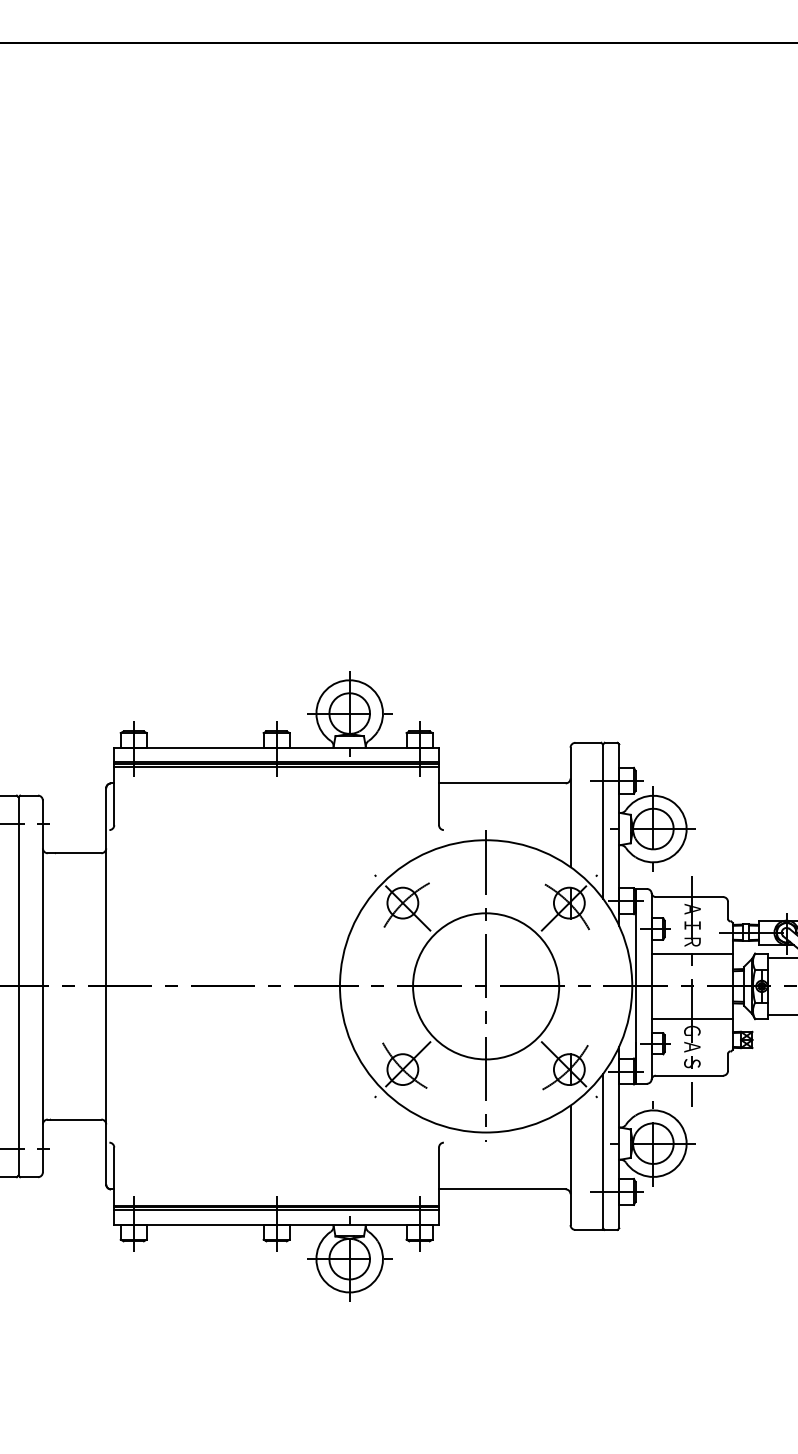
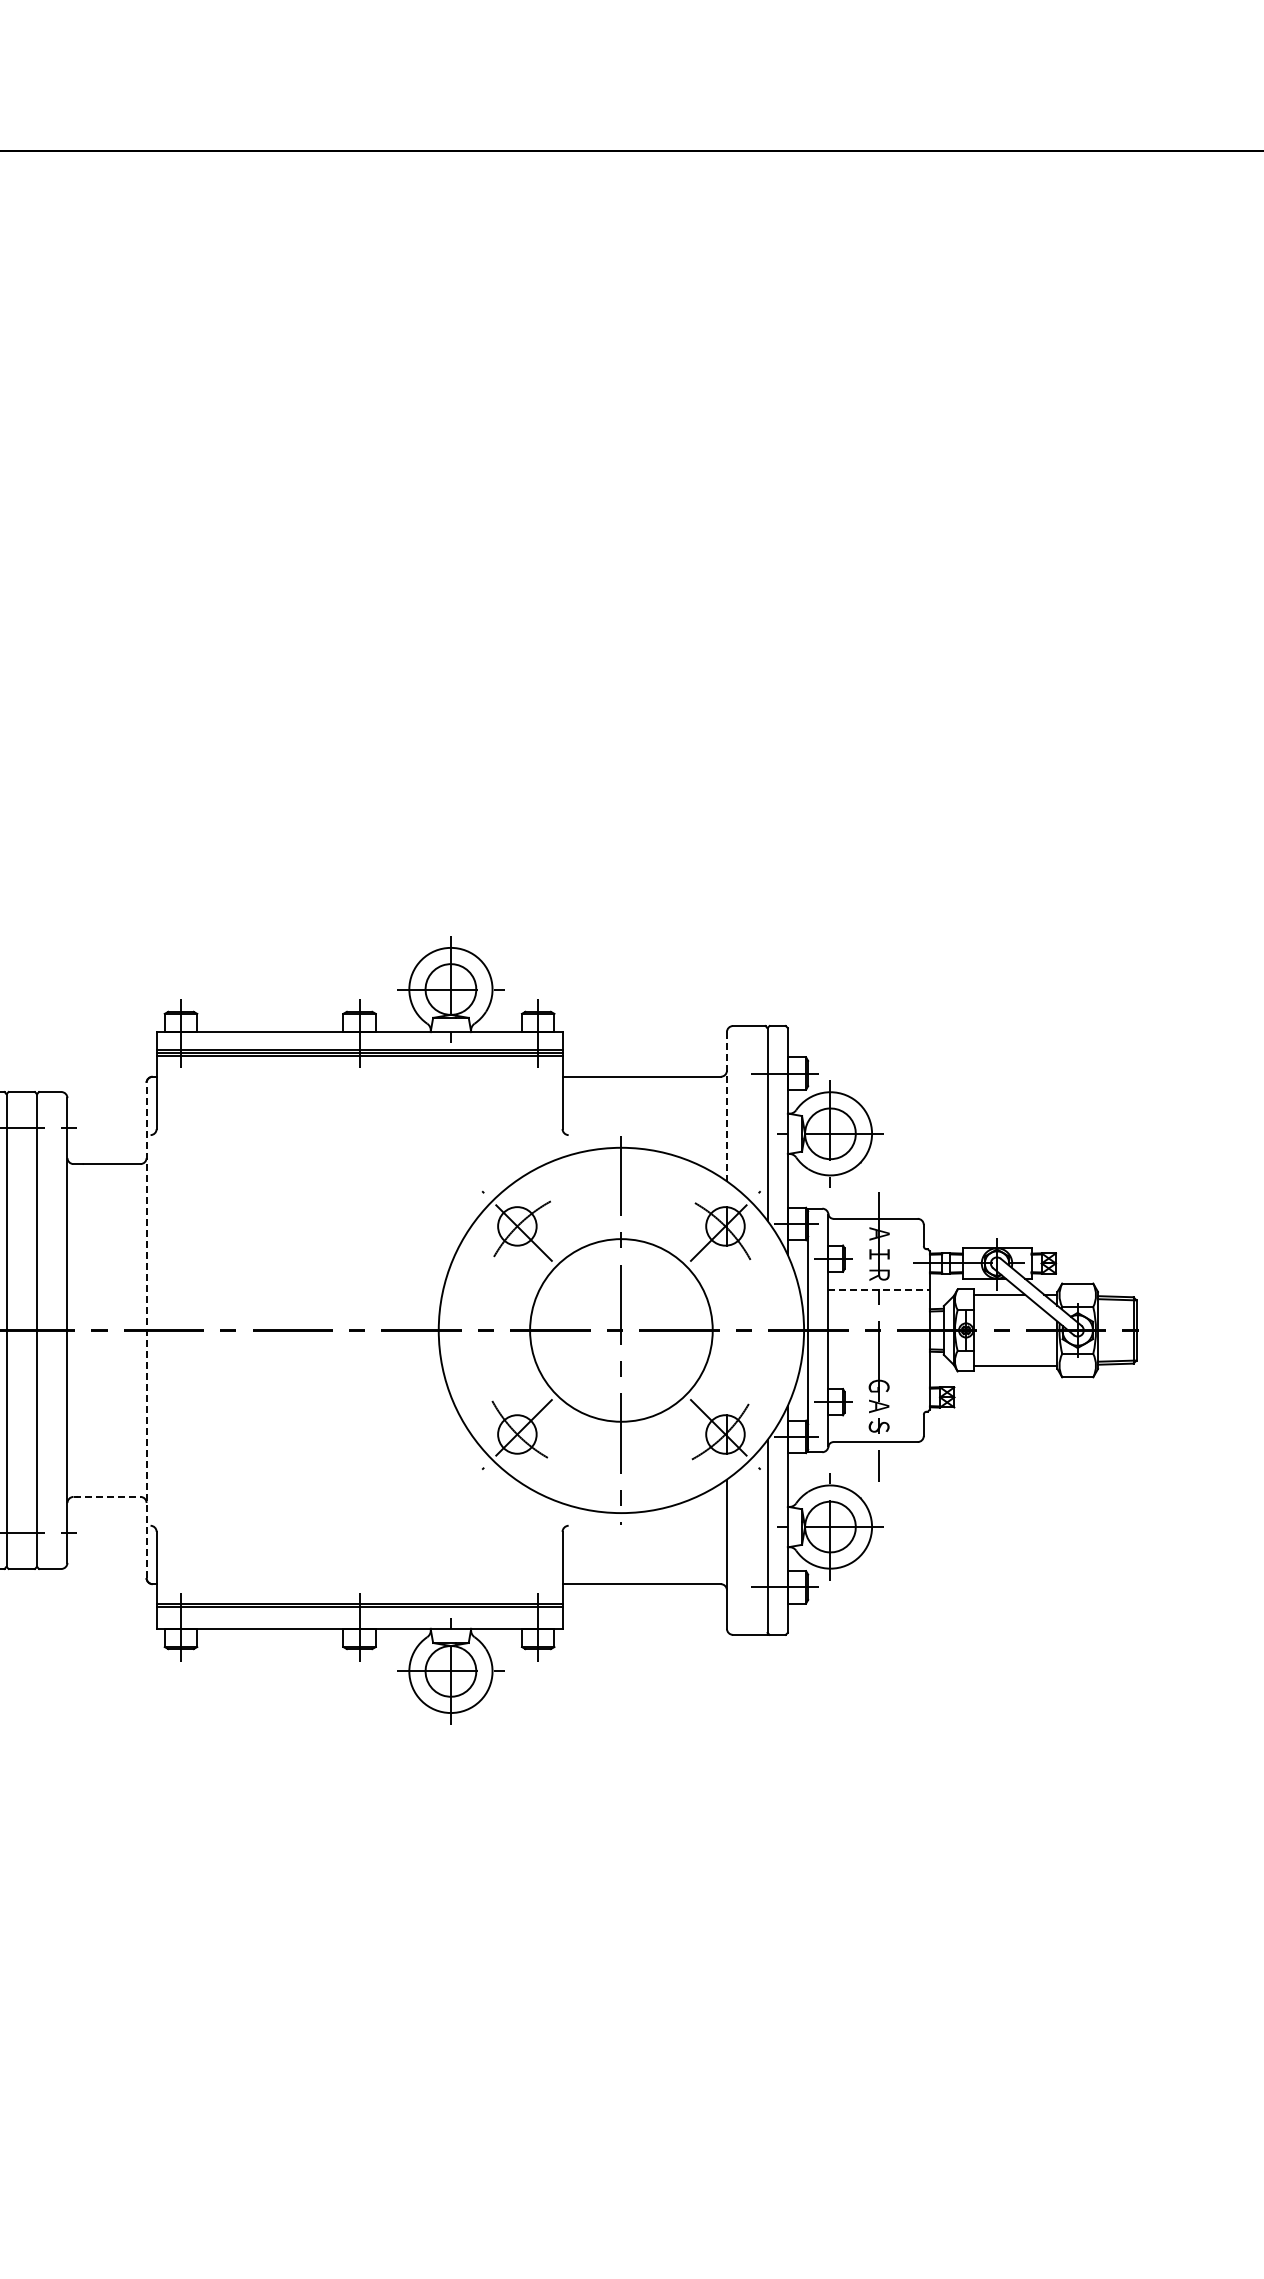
line: (570, 807) -> (726, 1106), solid -> dashed
line: (692, 953) -> (879, 1289), solid -> dashed
line: (106, 986) -> (146, 1330), solid -> dashed
line: (691, 1019) -> (878, 1371), removed
line: (74, 1119) -> (107, 1496), solid -> dashed
line: (276, 1210) -> (359, 1610), removed

